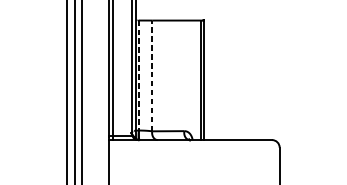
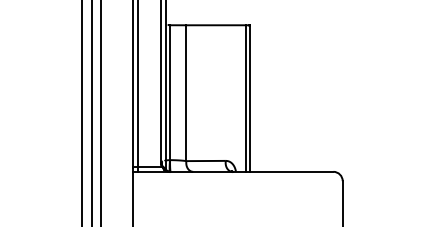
line: (139, 76) -> (170, 93), dashed -> solid
line: (152, 76) -> (186, 93), dashed -> solid

